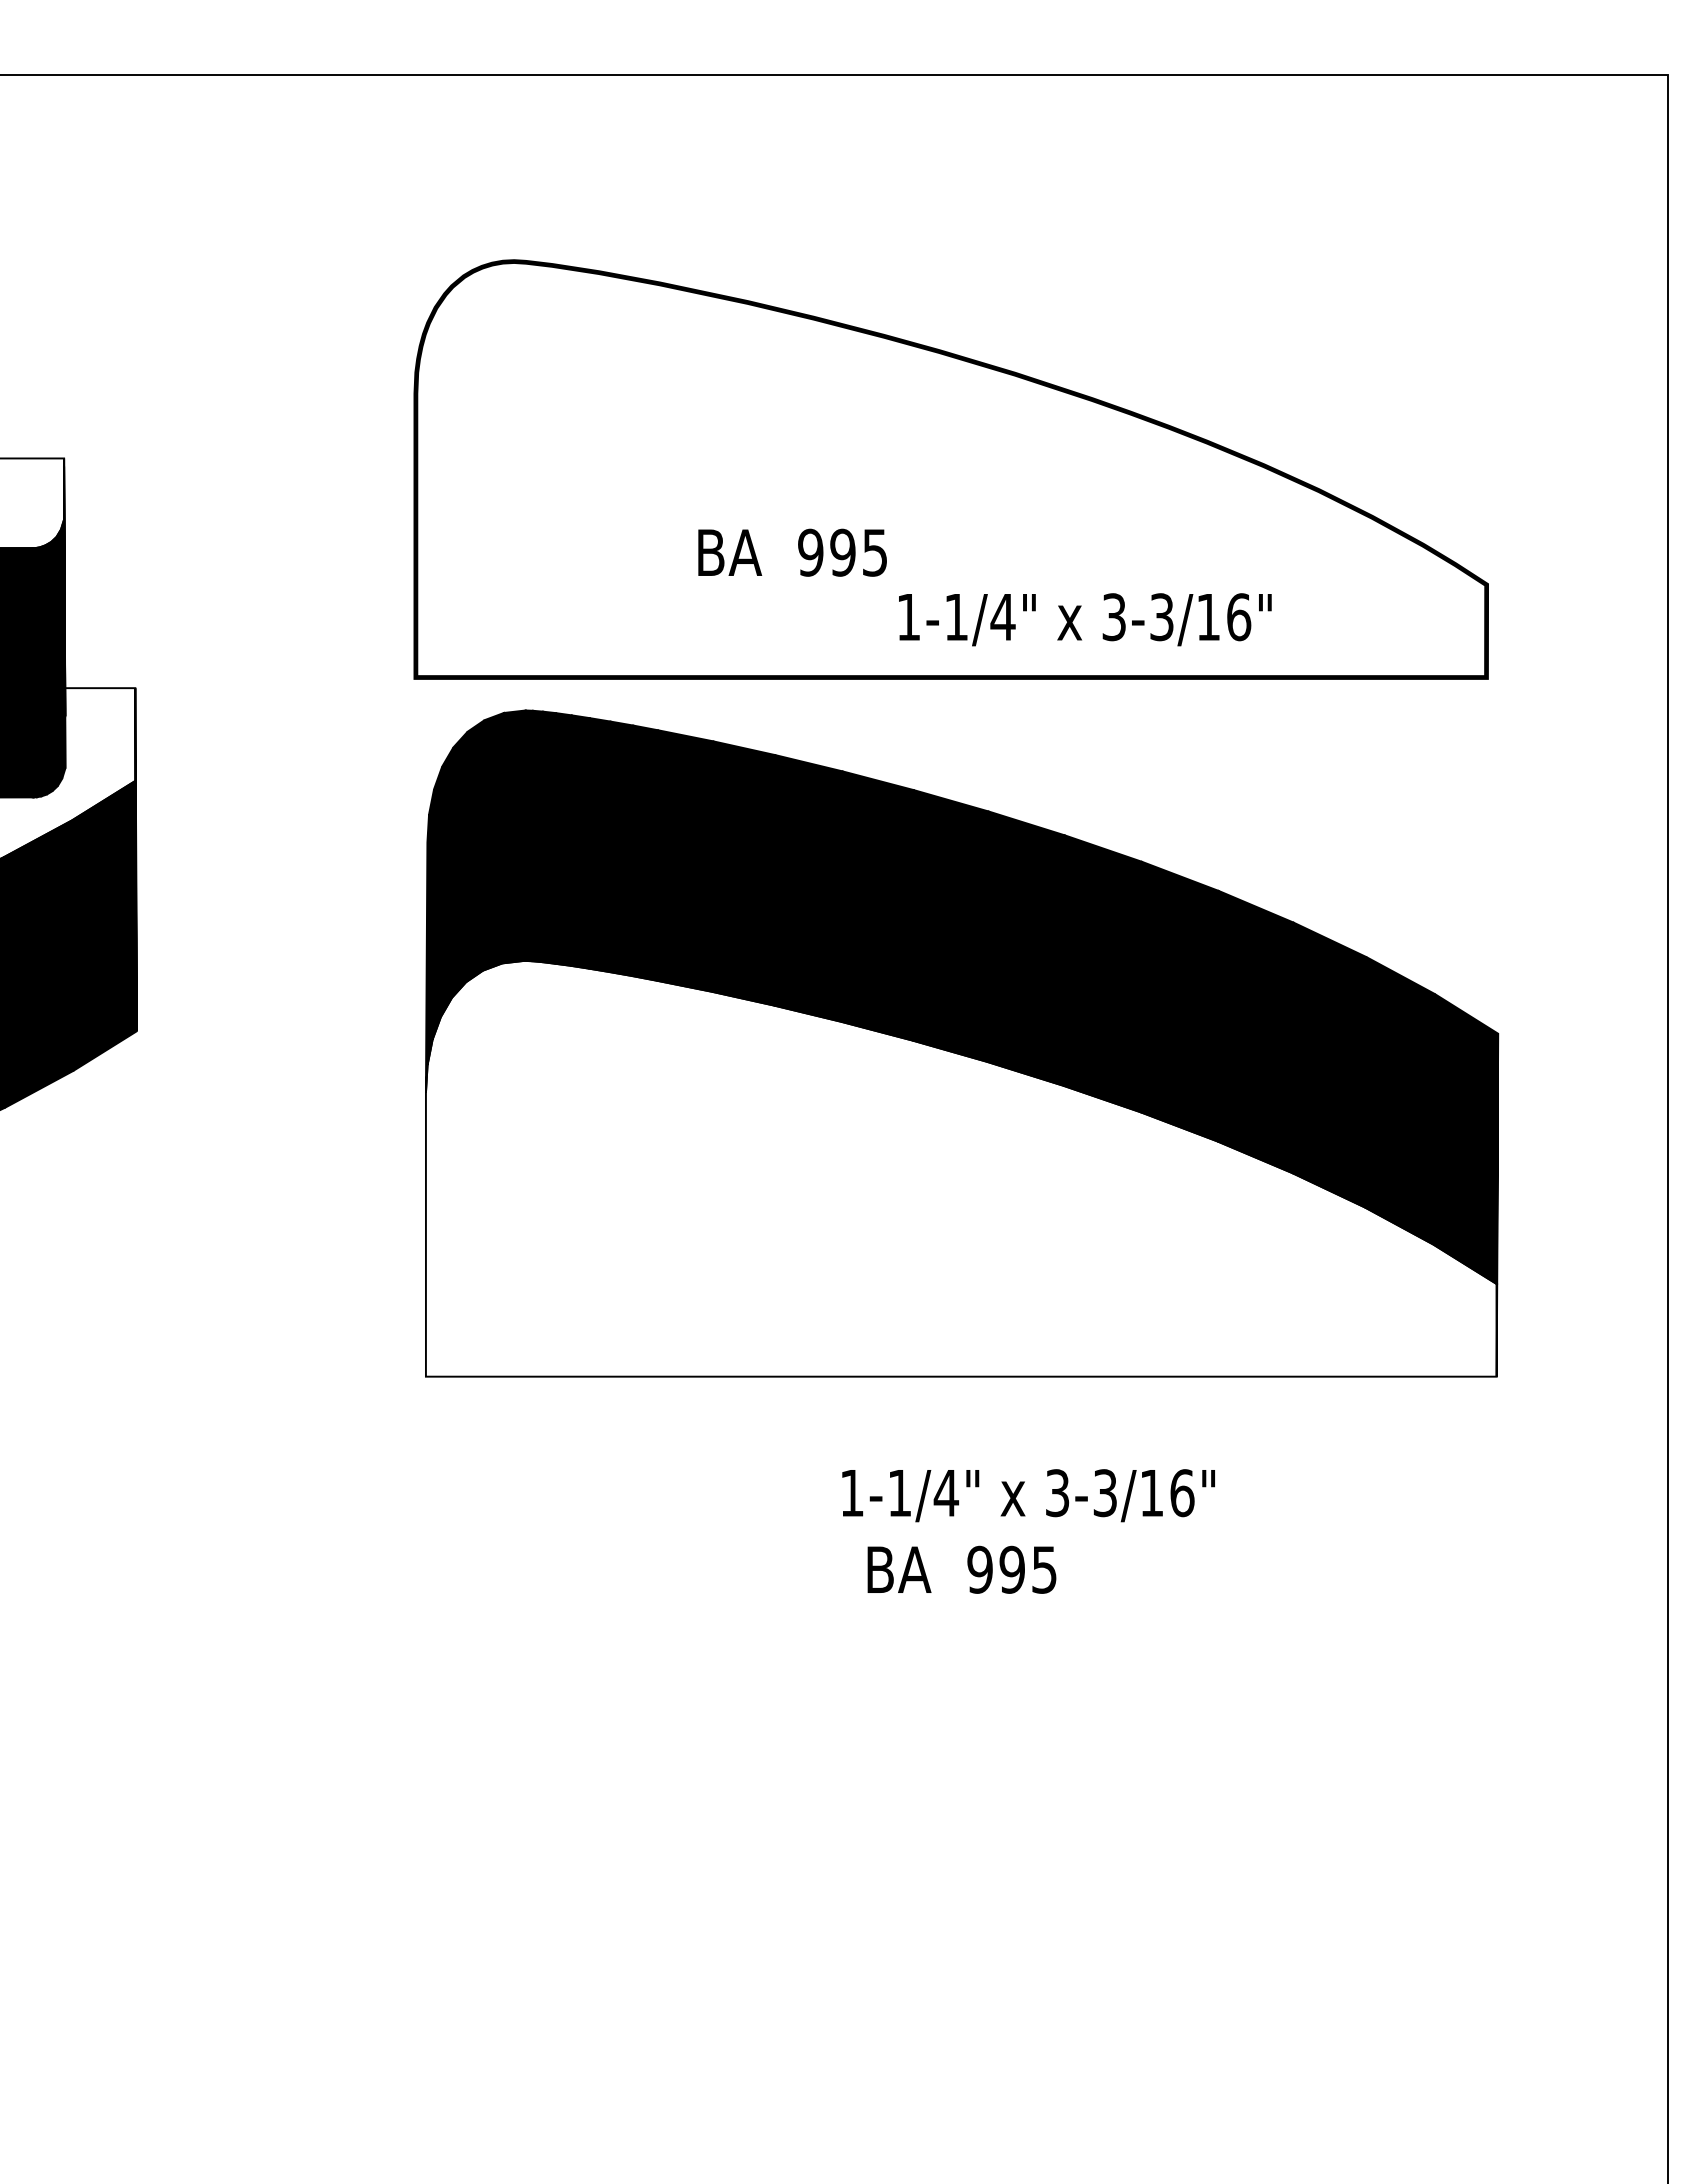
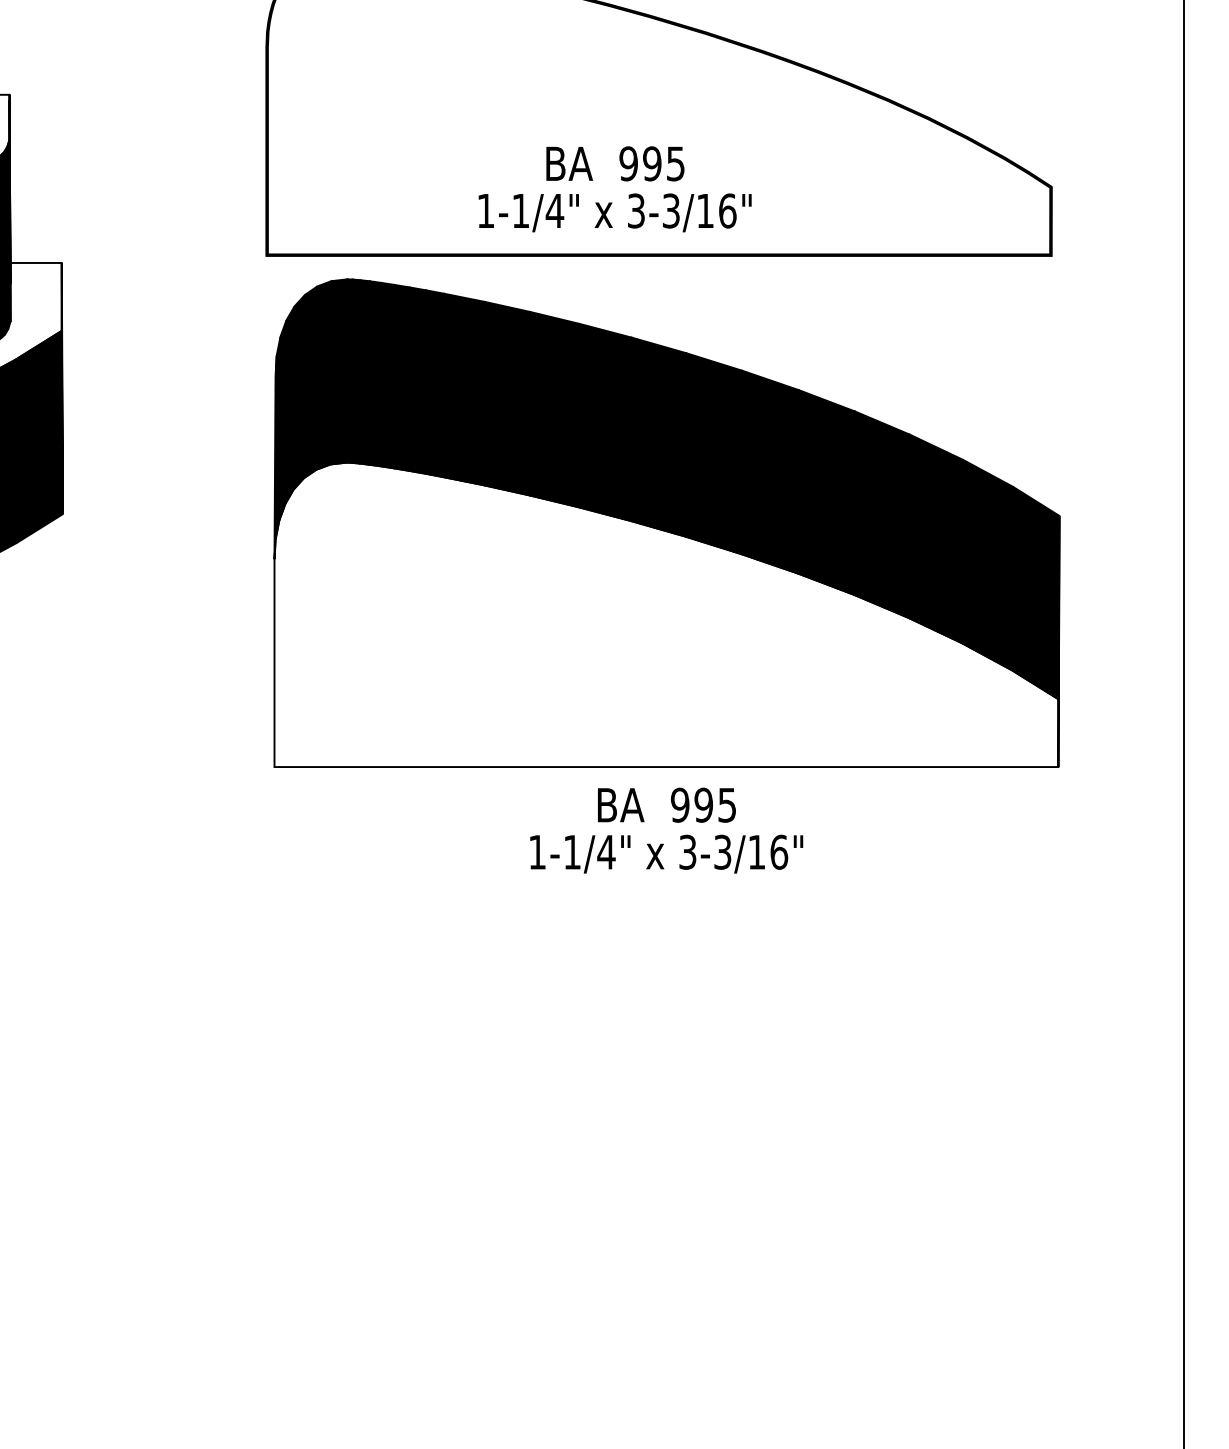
text: (792, 552) -> (615, 163), moved
text: (1085, 619) -> (615, 212), moved
text: (1028, 1495) -> (666, 854), moved
text: (961, 1569) -> (666, 804), moved

